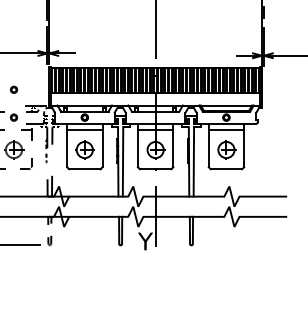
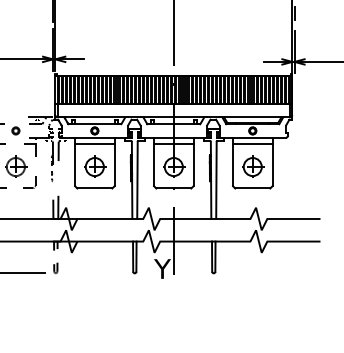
part: (13, 89) -> (15, 99), removed

